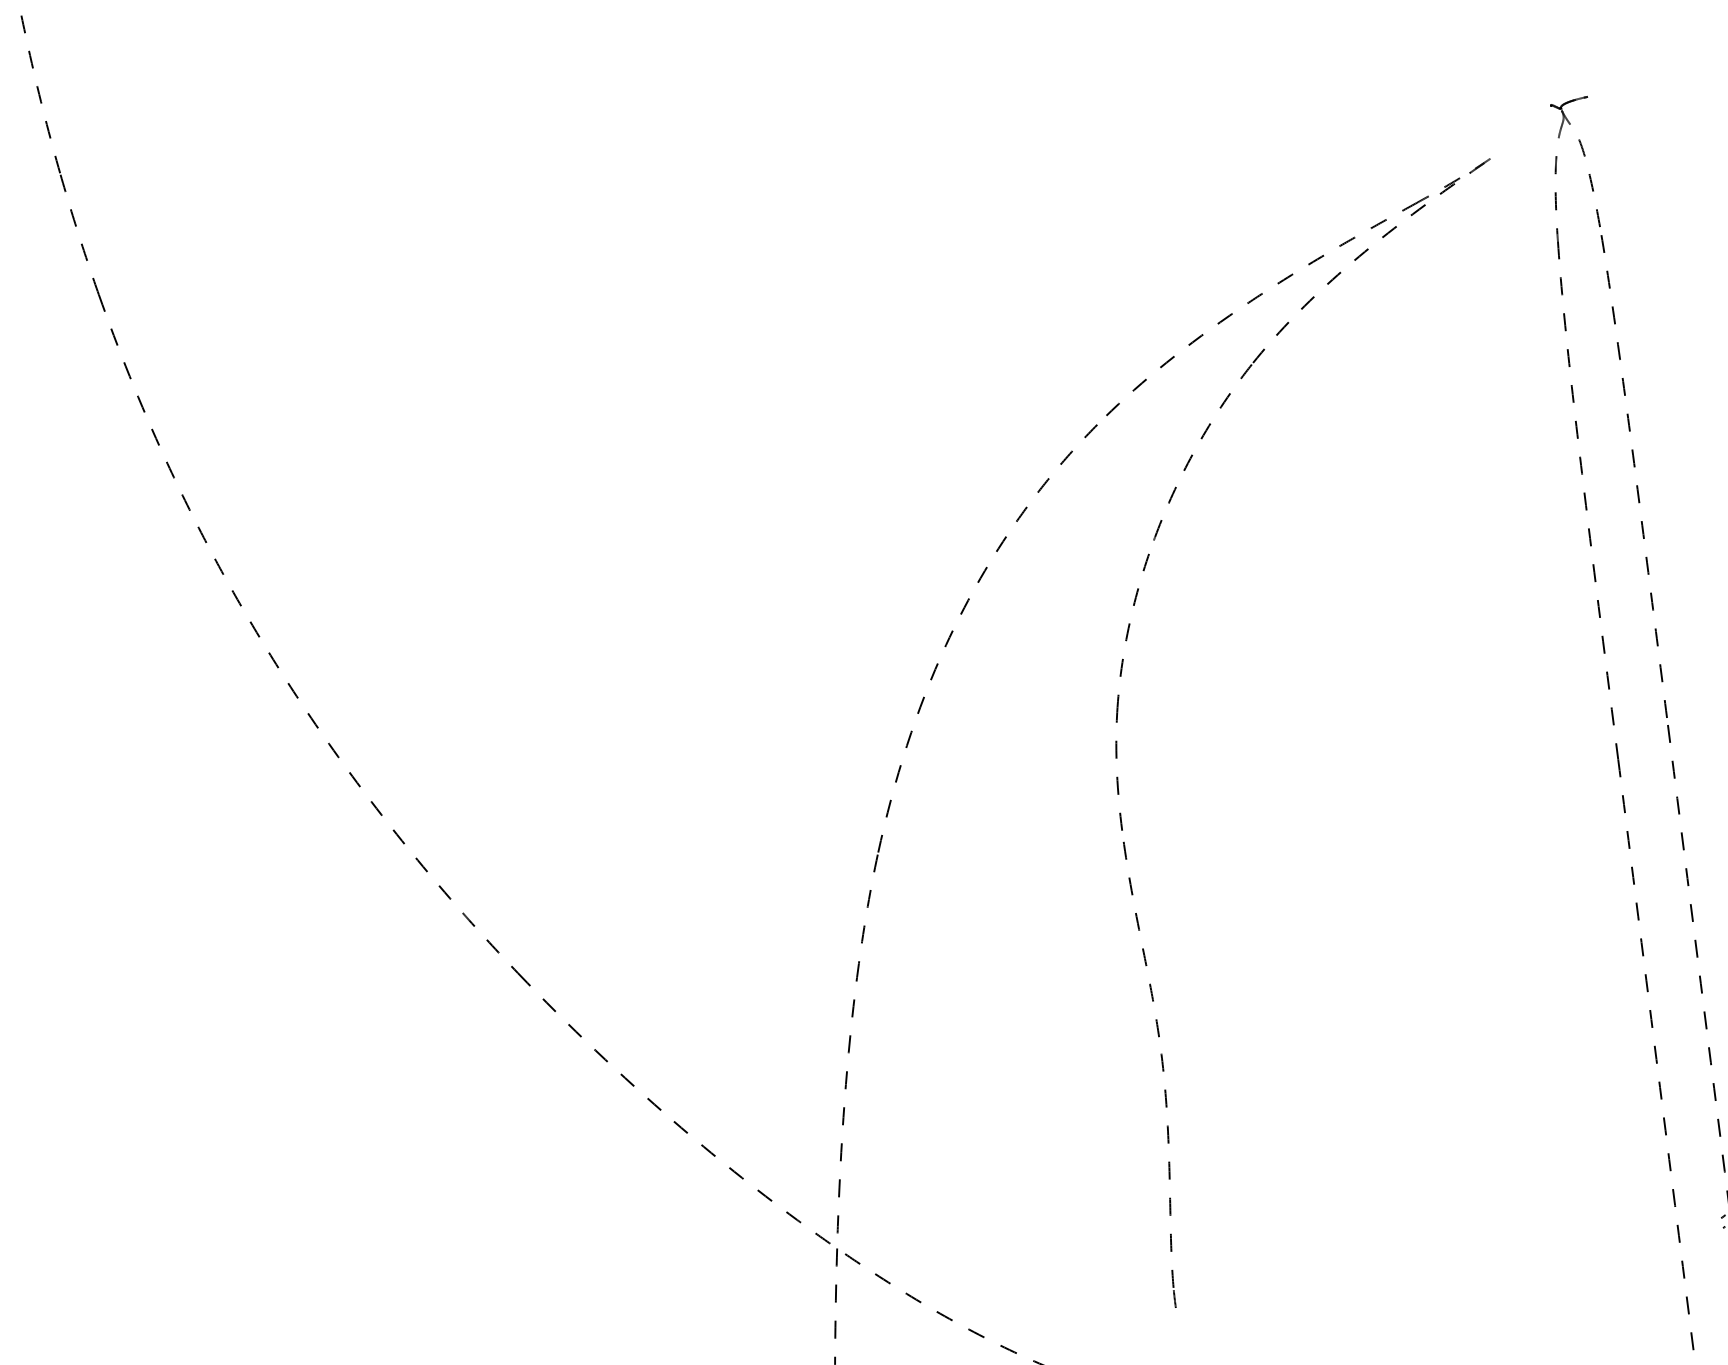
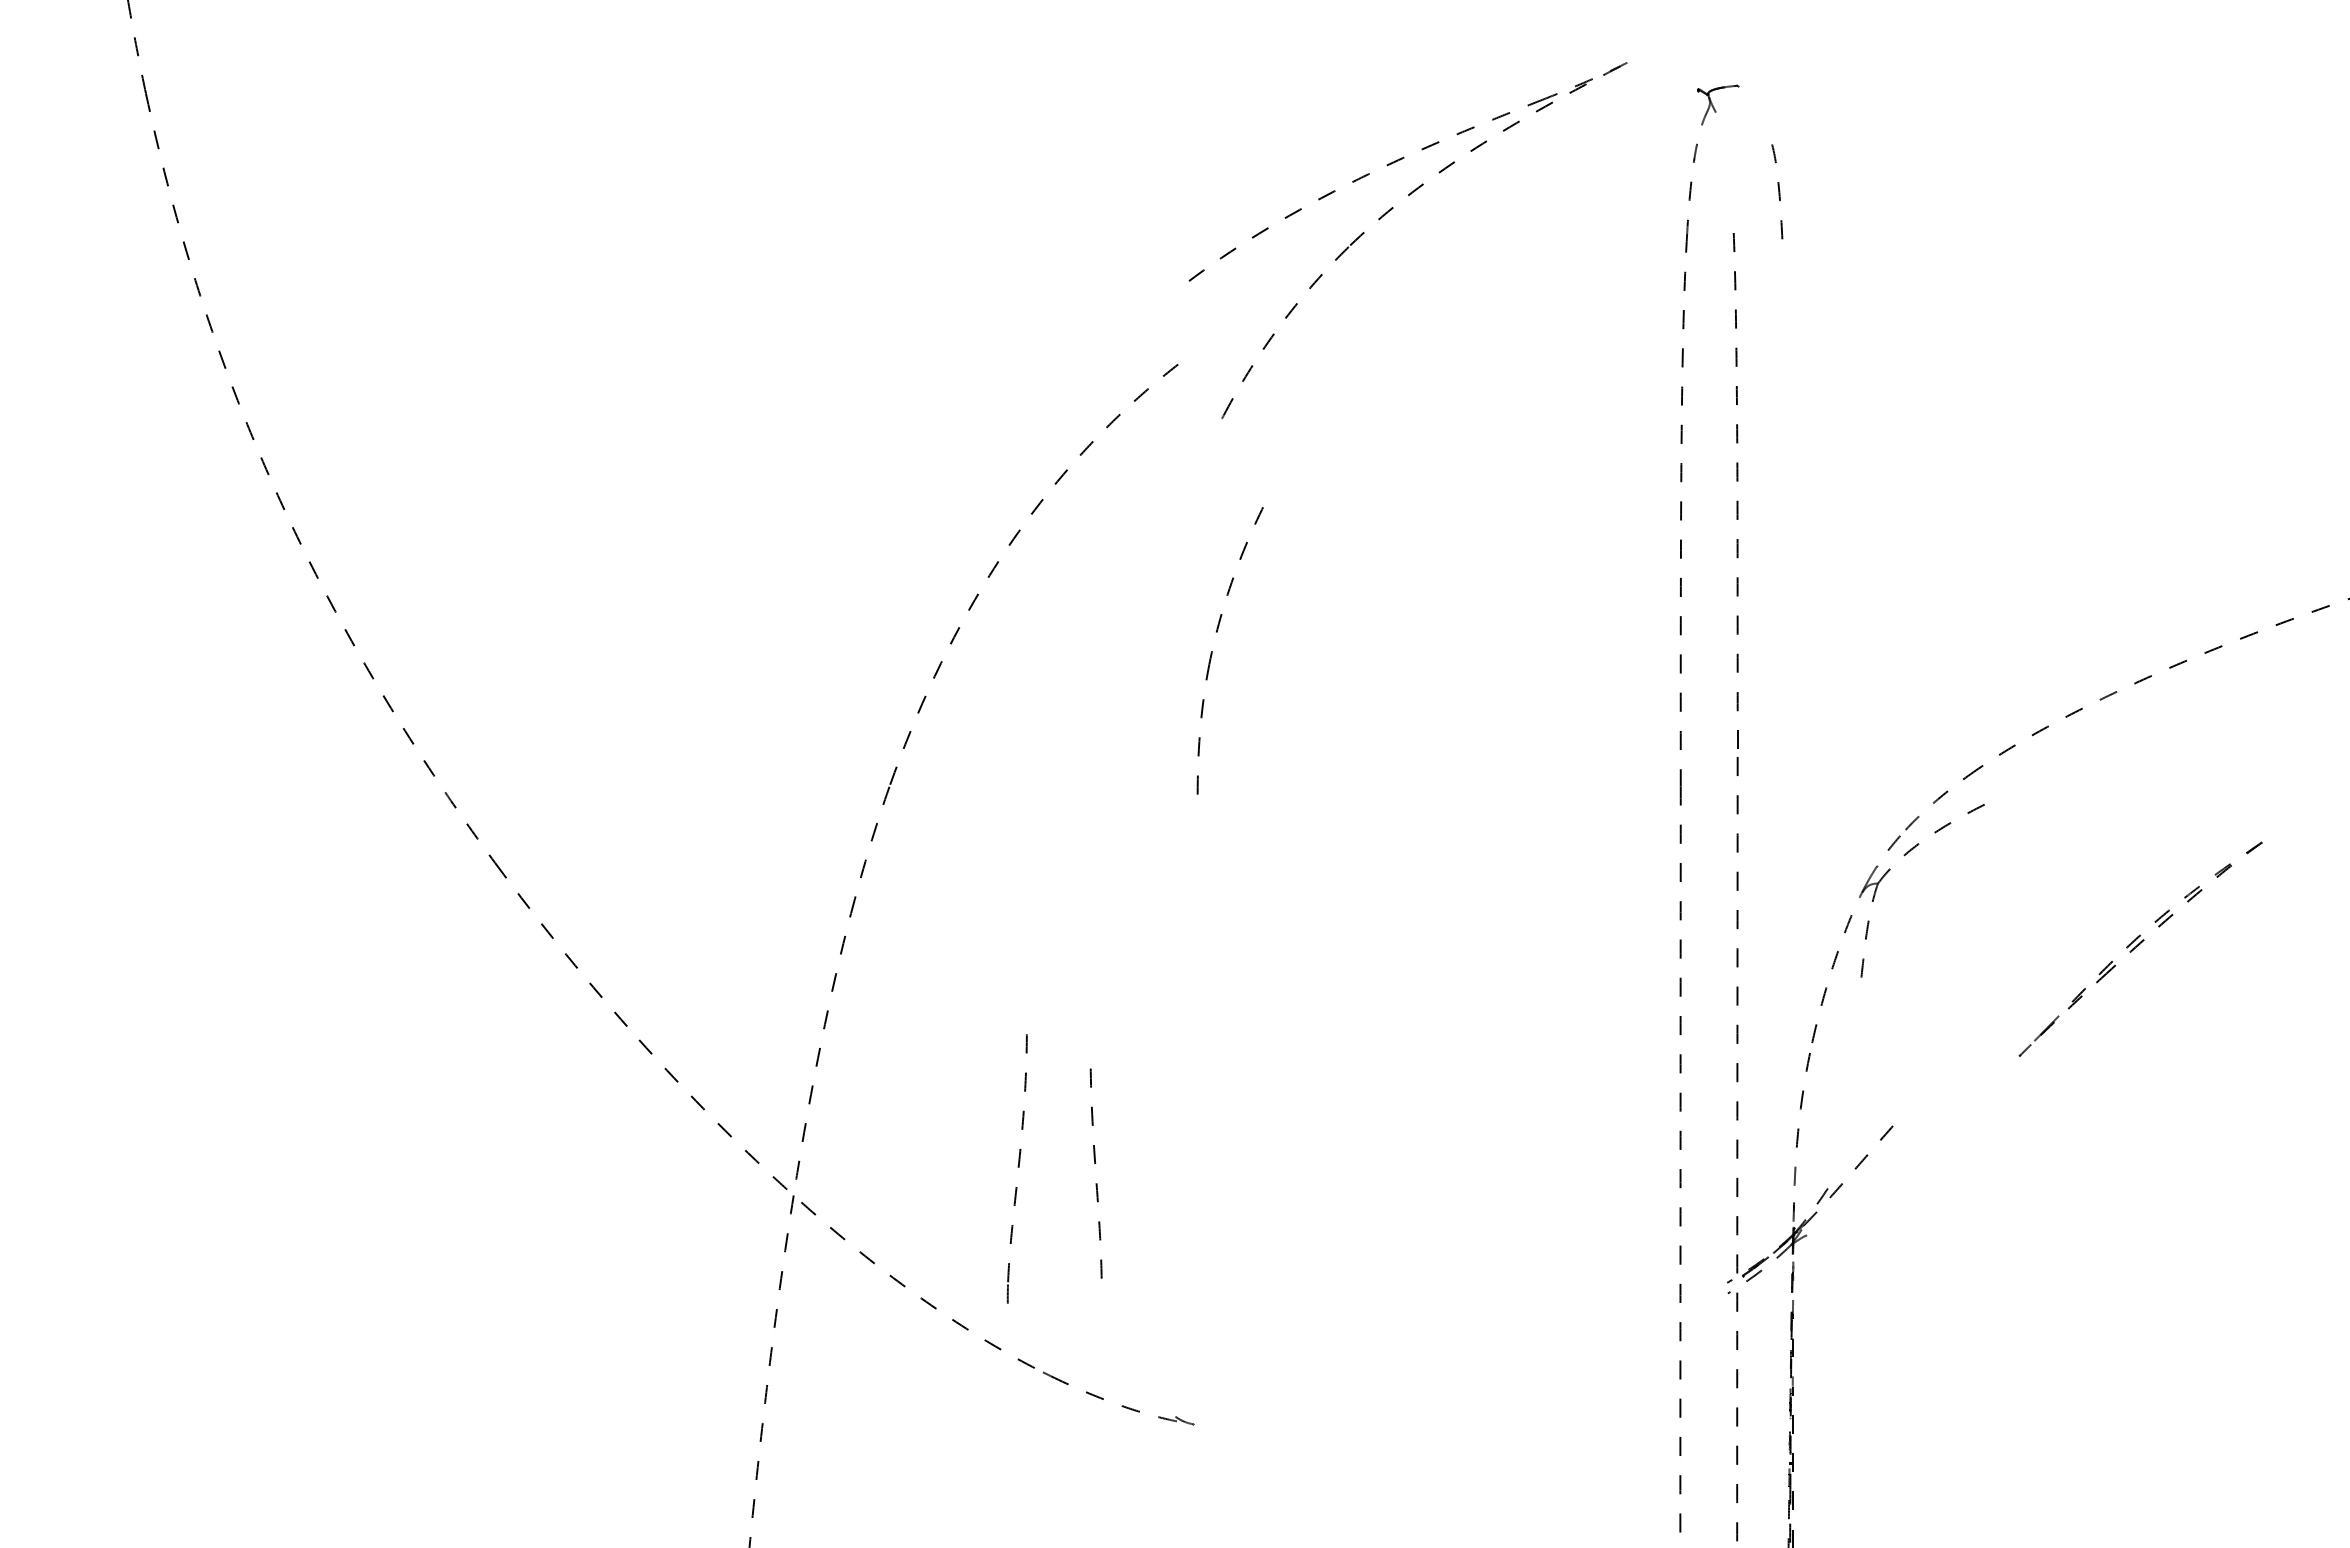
curve: (1590, 182) -> (1778, 191), moved
part: (1282, 330) -> (1385, 215), moved
part: (1118, 695) -> (1212, 651), moved
curve: (1139, 930) -> (1095, 1163), moved
part: (1167, 1180) -> (1016, 1168), moved

